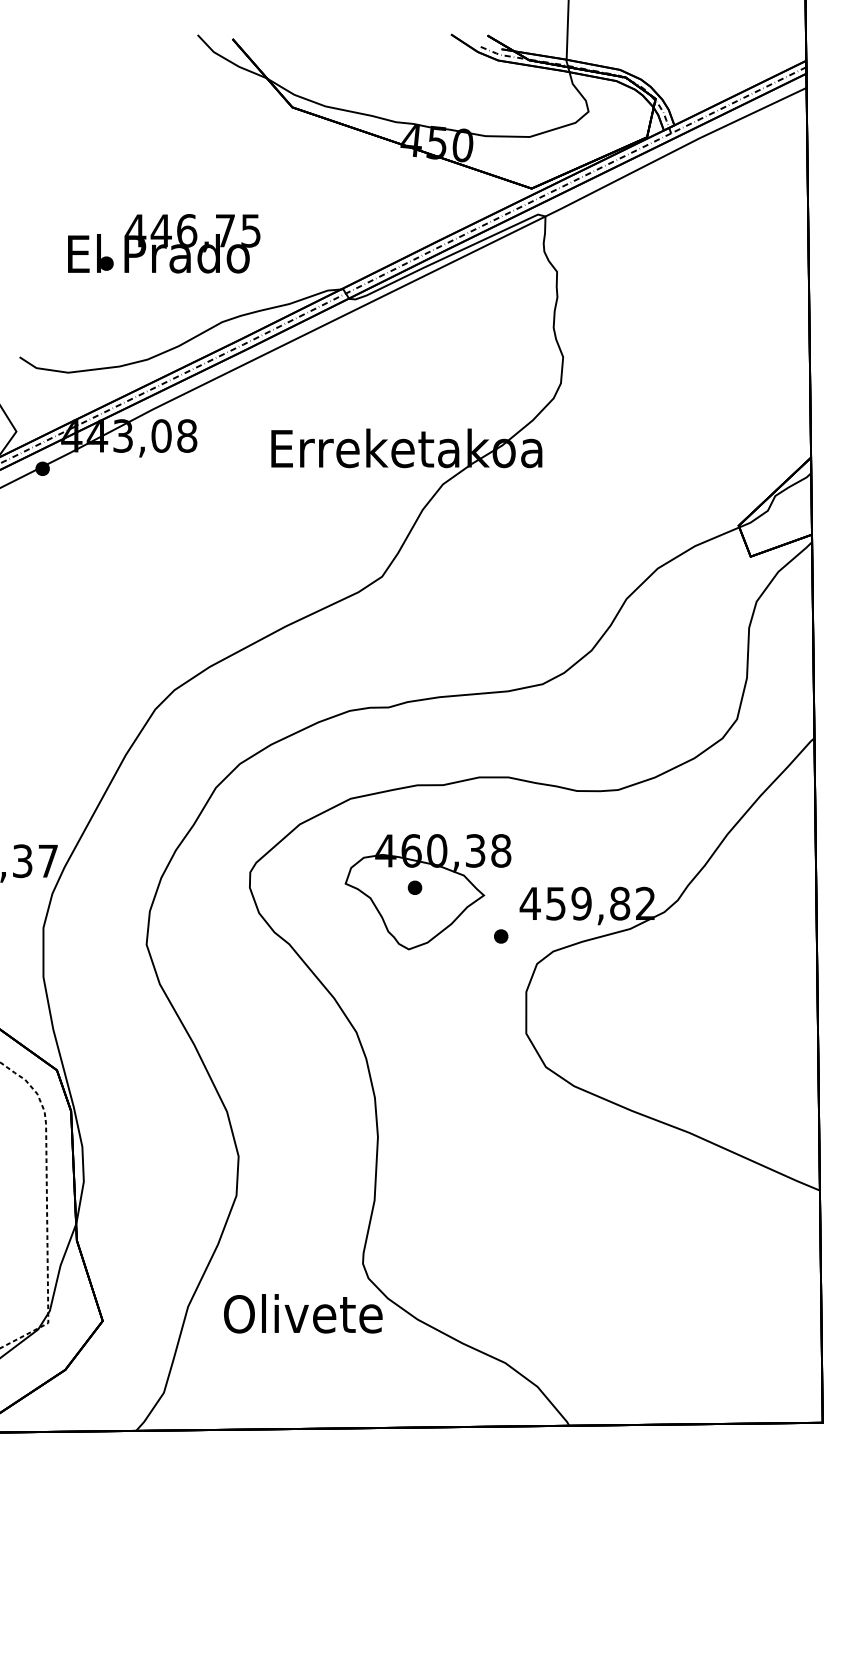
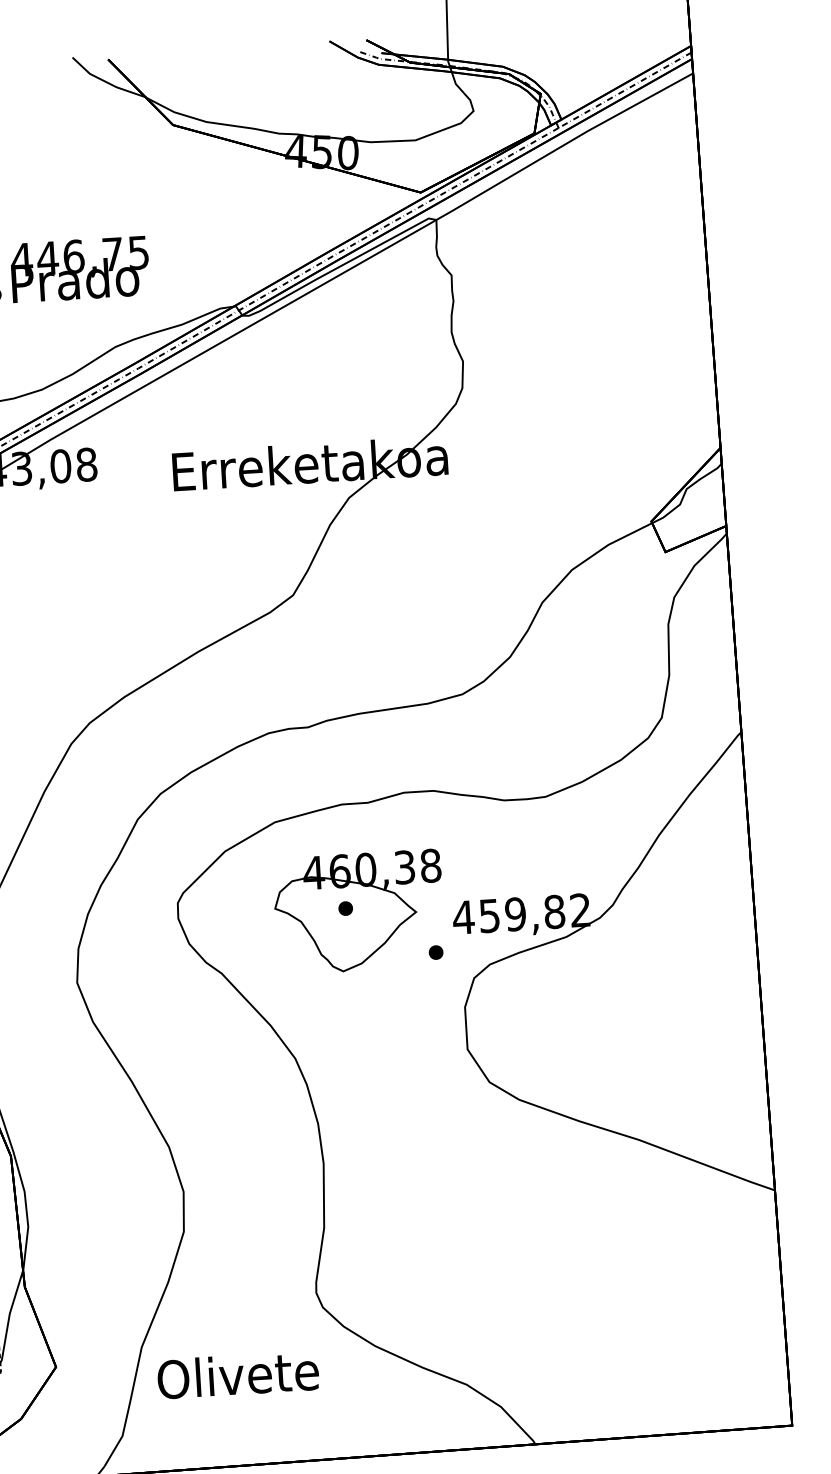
text: (303, 1313) -> (238, 1374), moved

